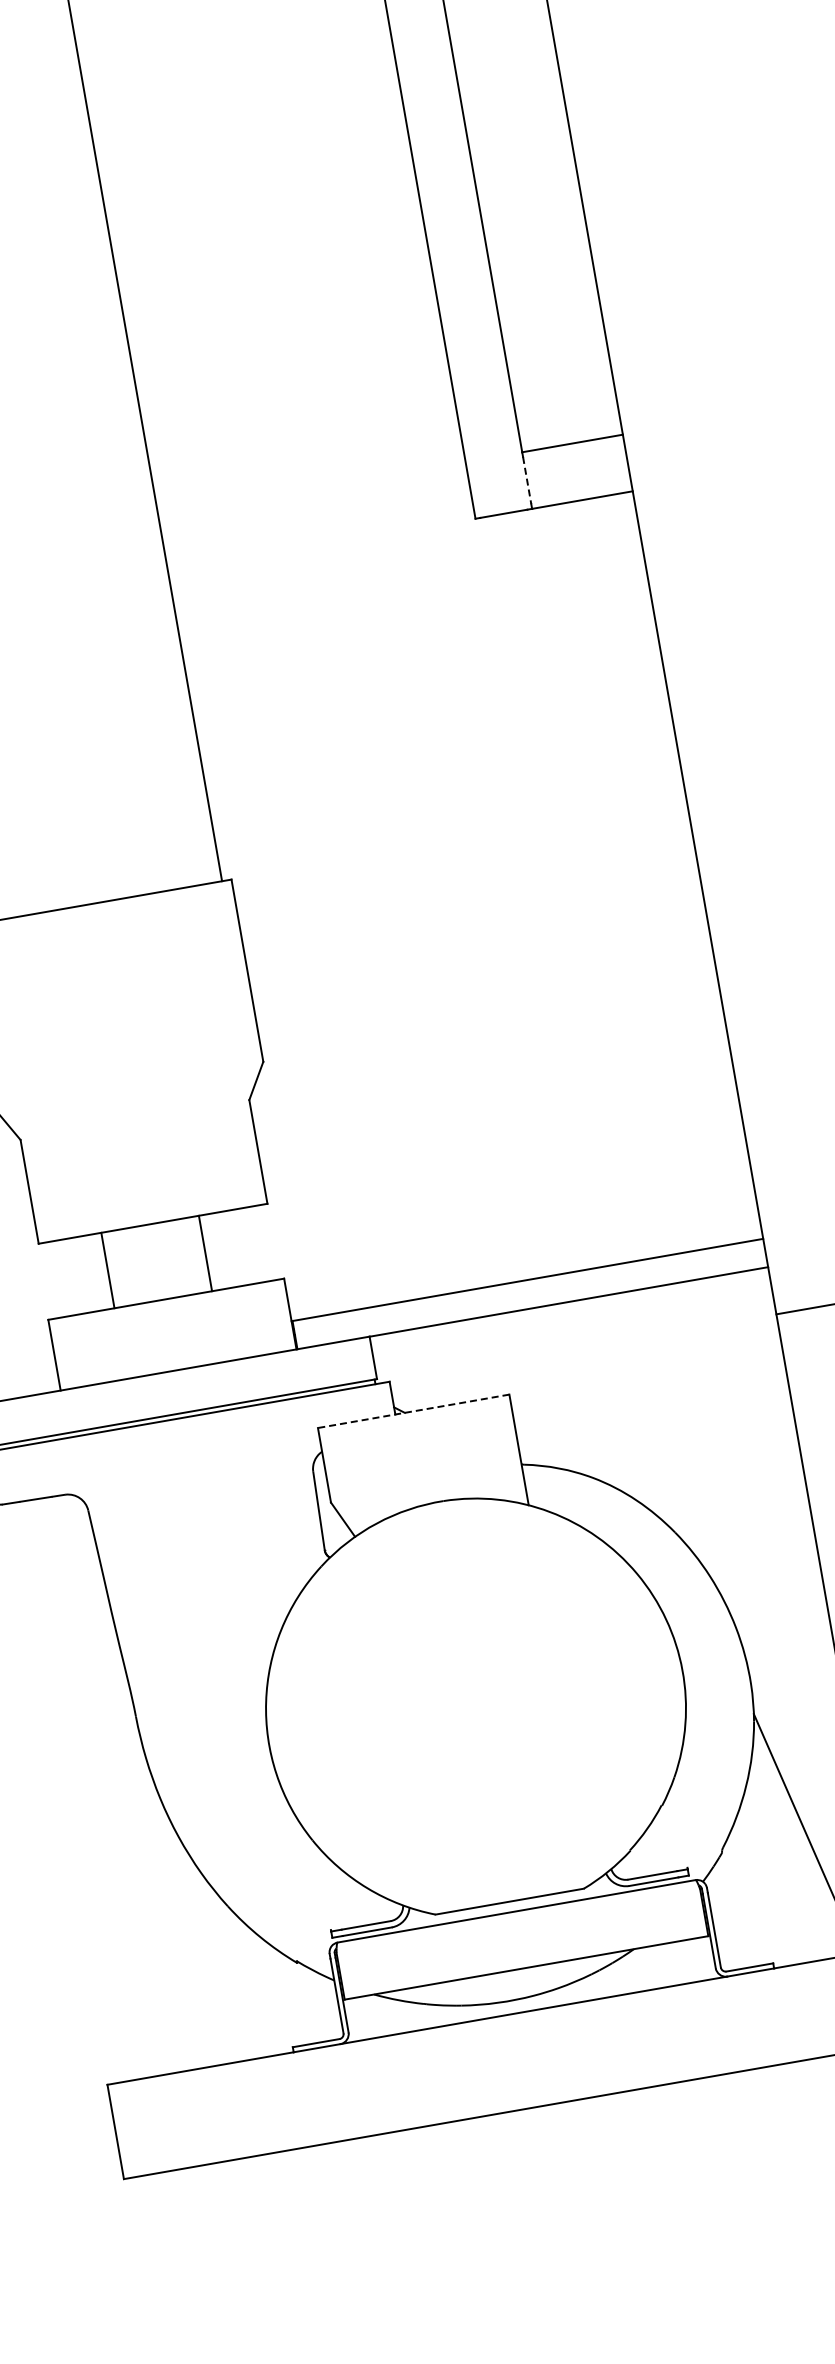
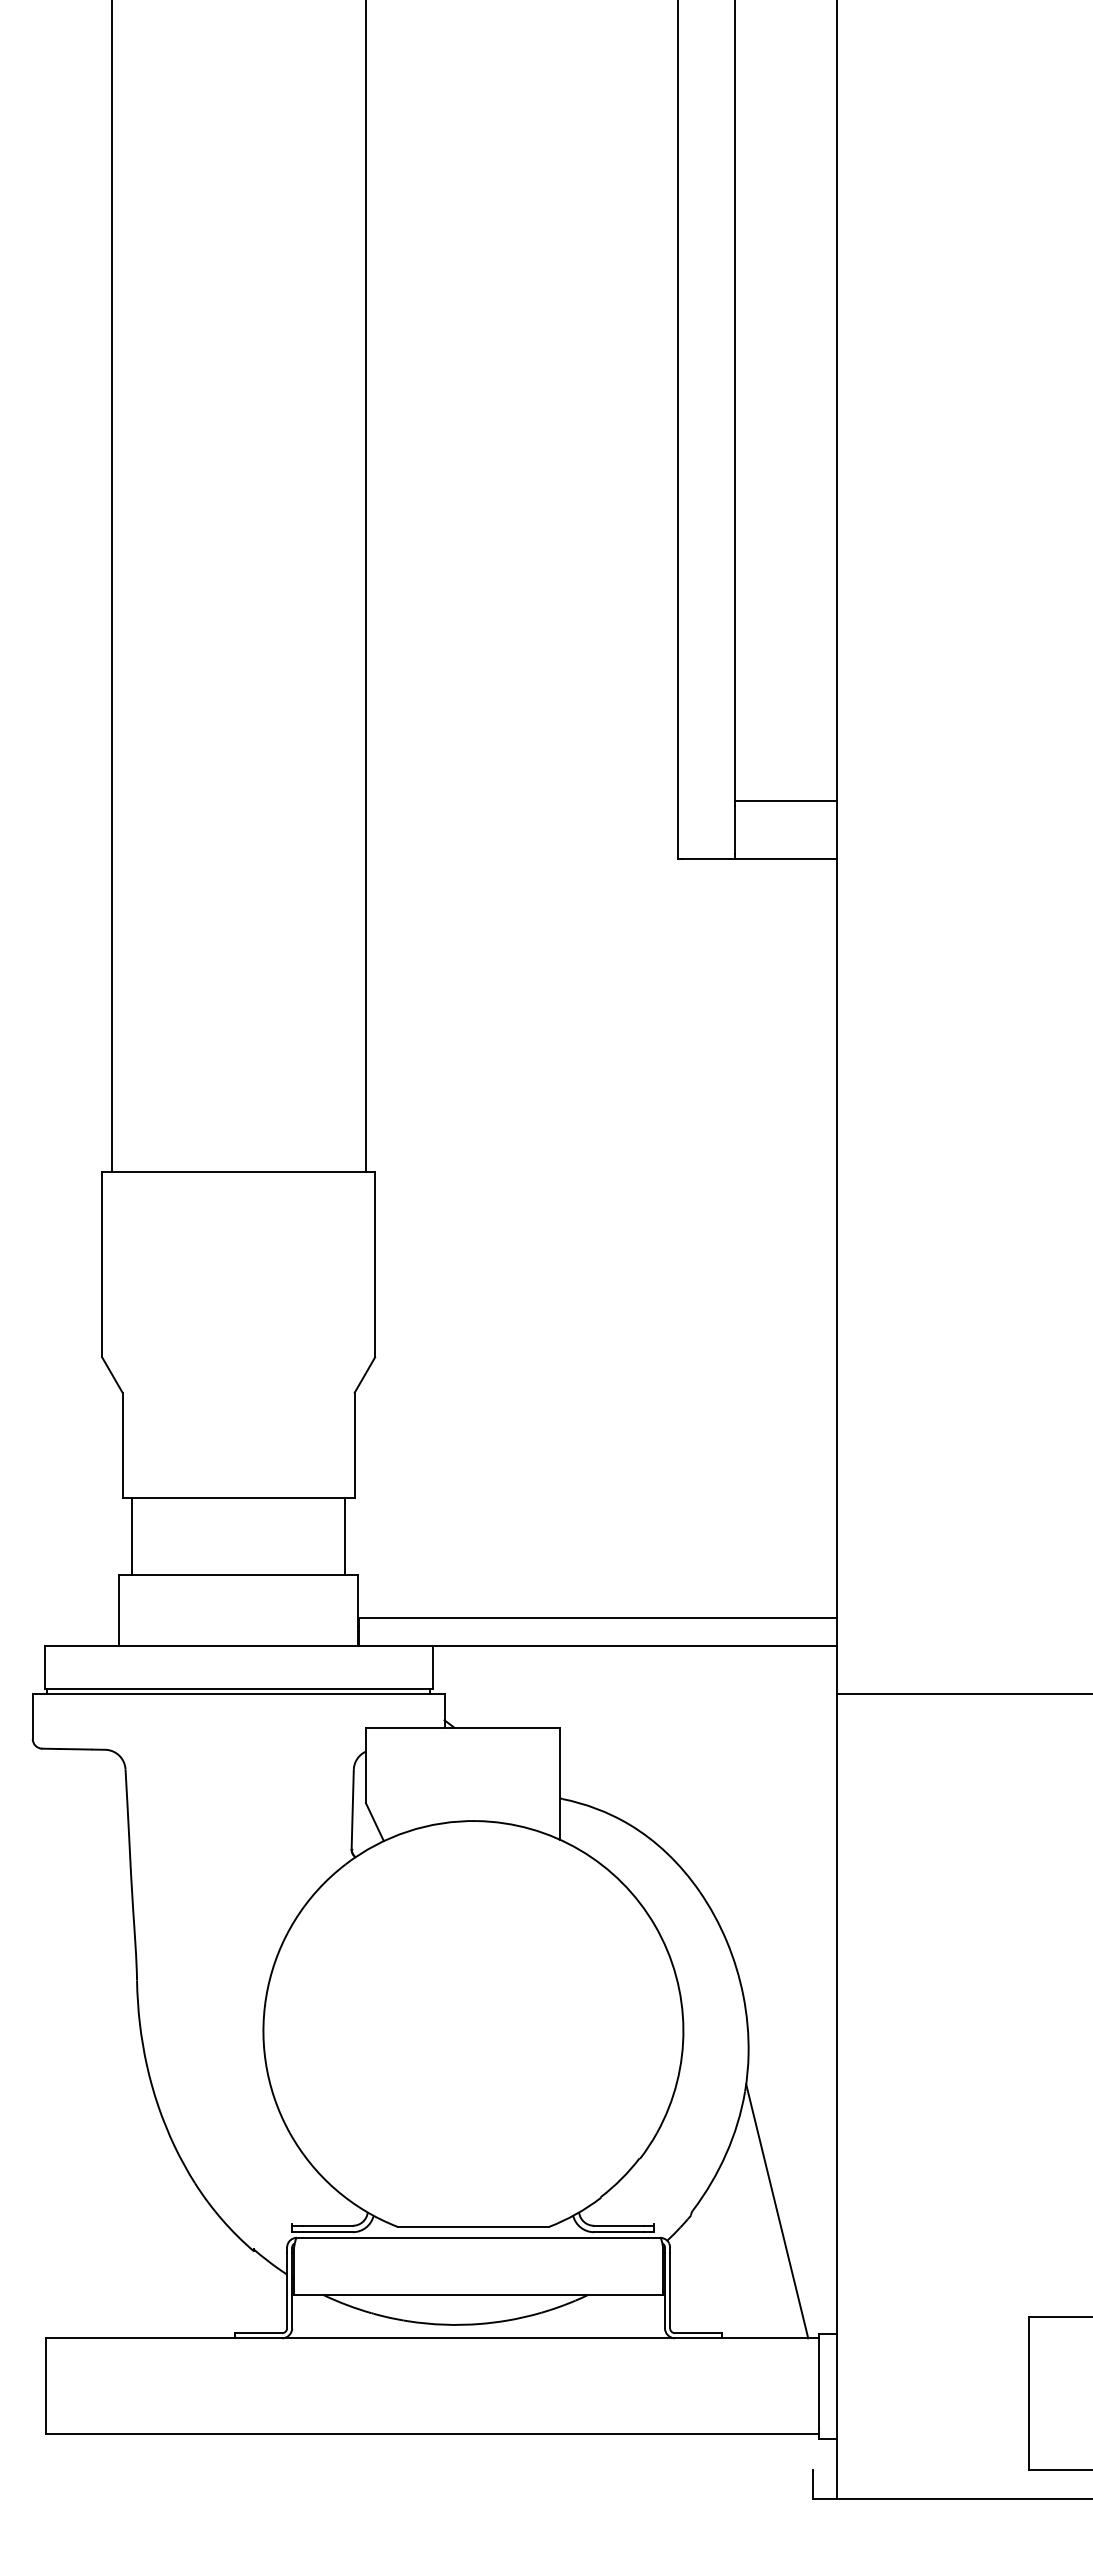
line: (526, 480) -> (734, 830), dashed -> solid
line: (205, 1252) -> (345, 1535), moved
line: (108, 1269) -> (132, 1535), moved
line: (413, 1411) -> (462, 1727), dashed -> solid

